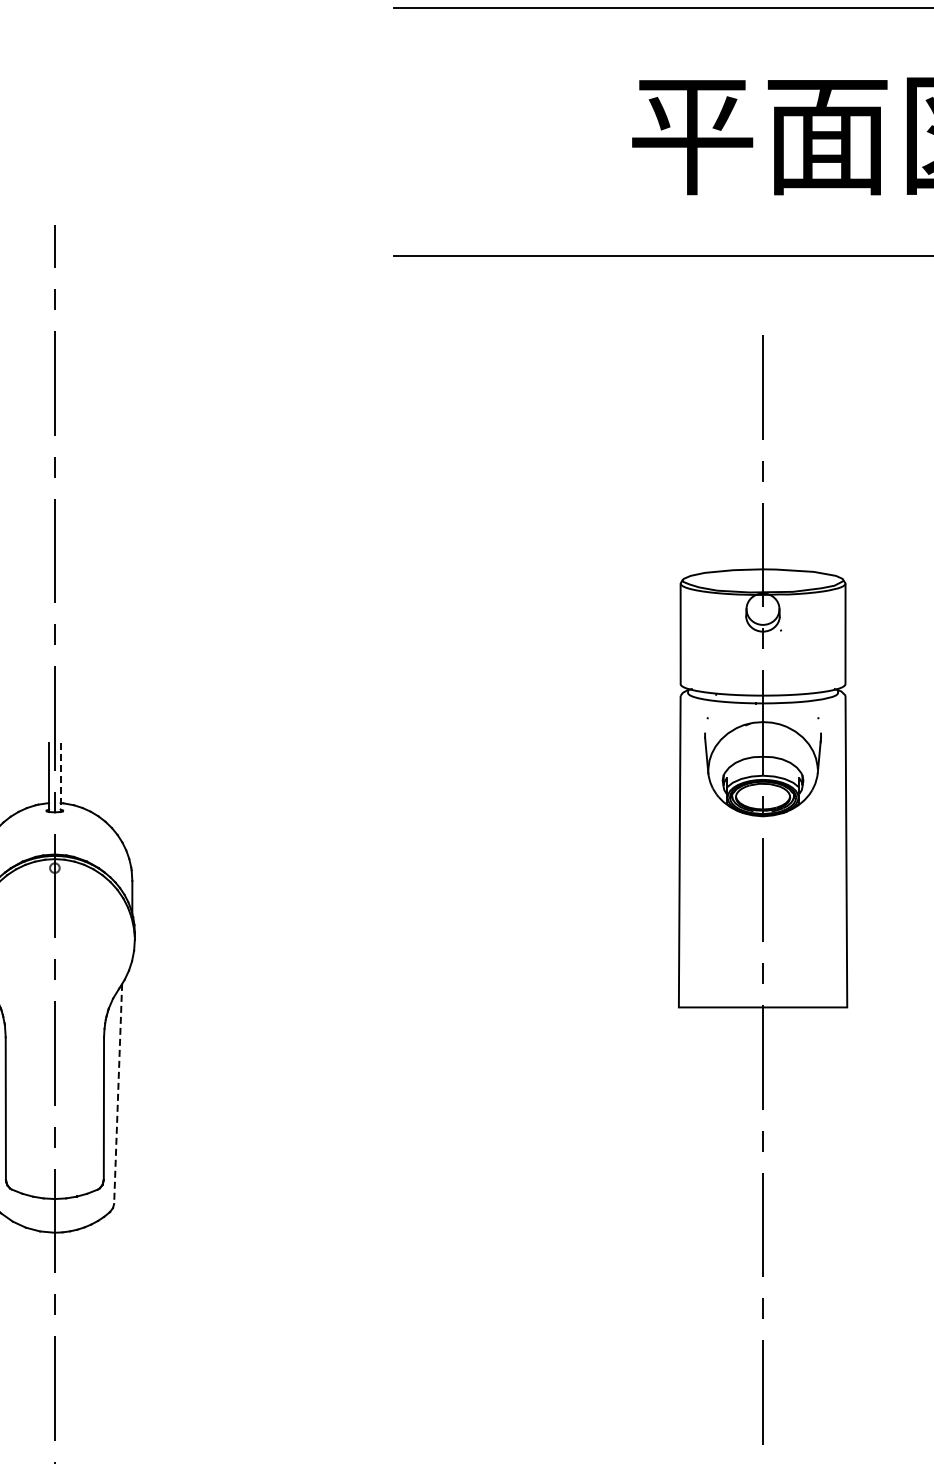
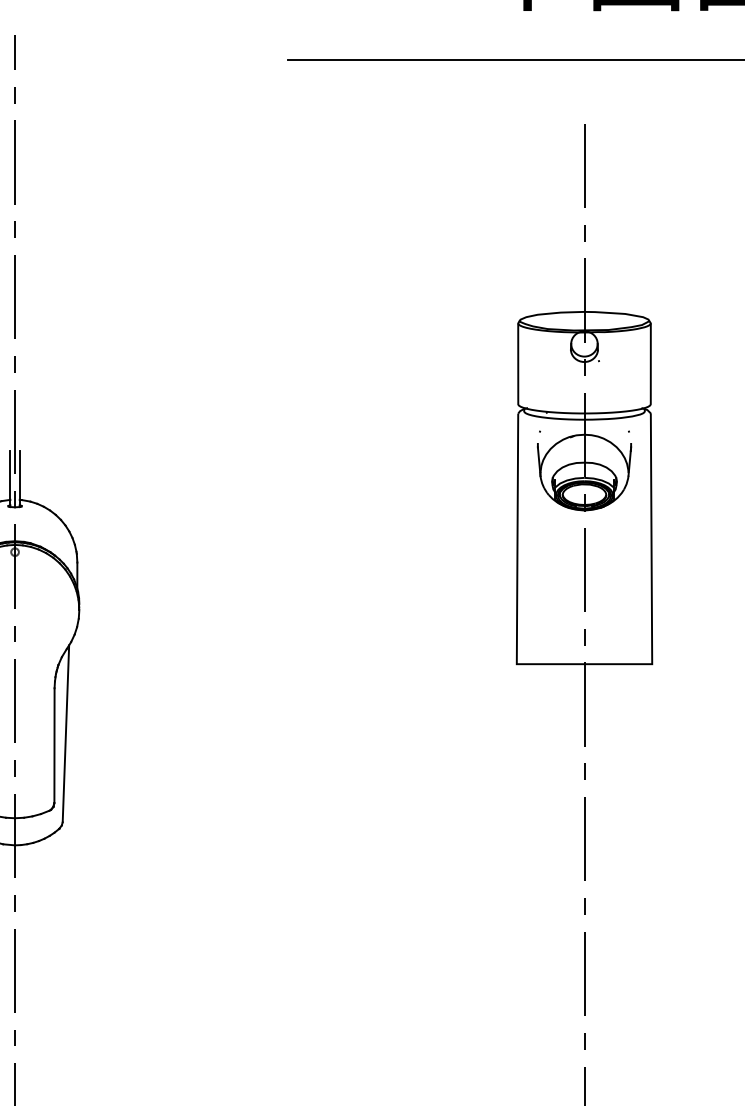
line: (60, 777) -> (19, 479), dashed -> solid
line: (118, 1094) -> (66, 734), dashed -> solid

